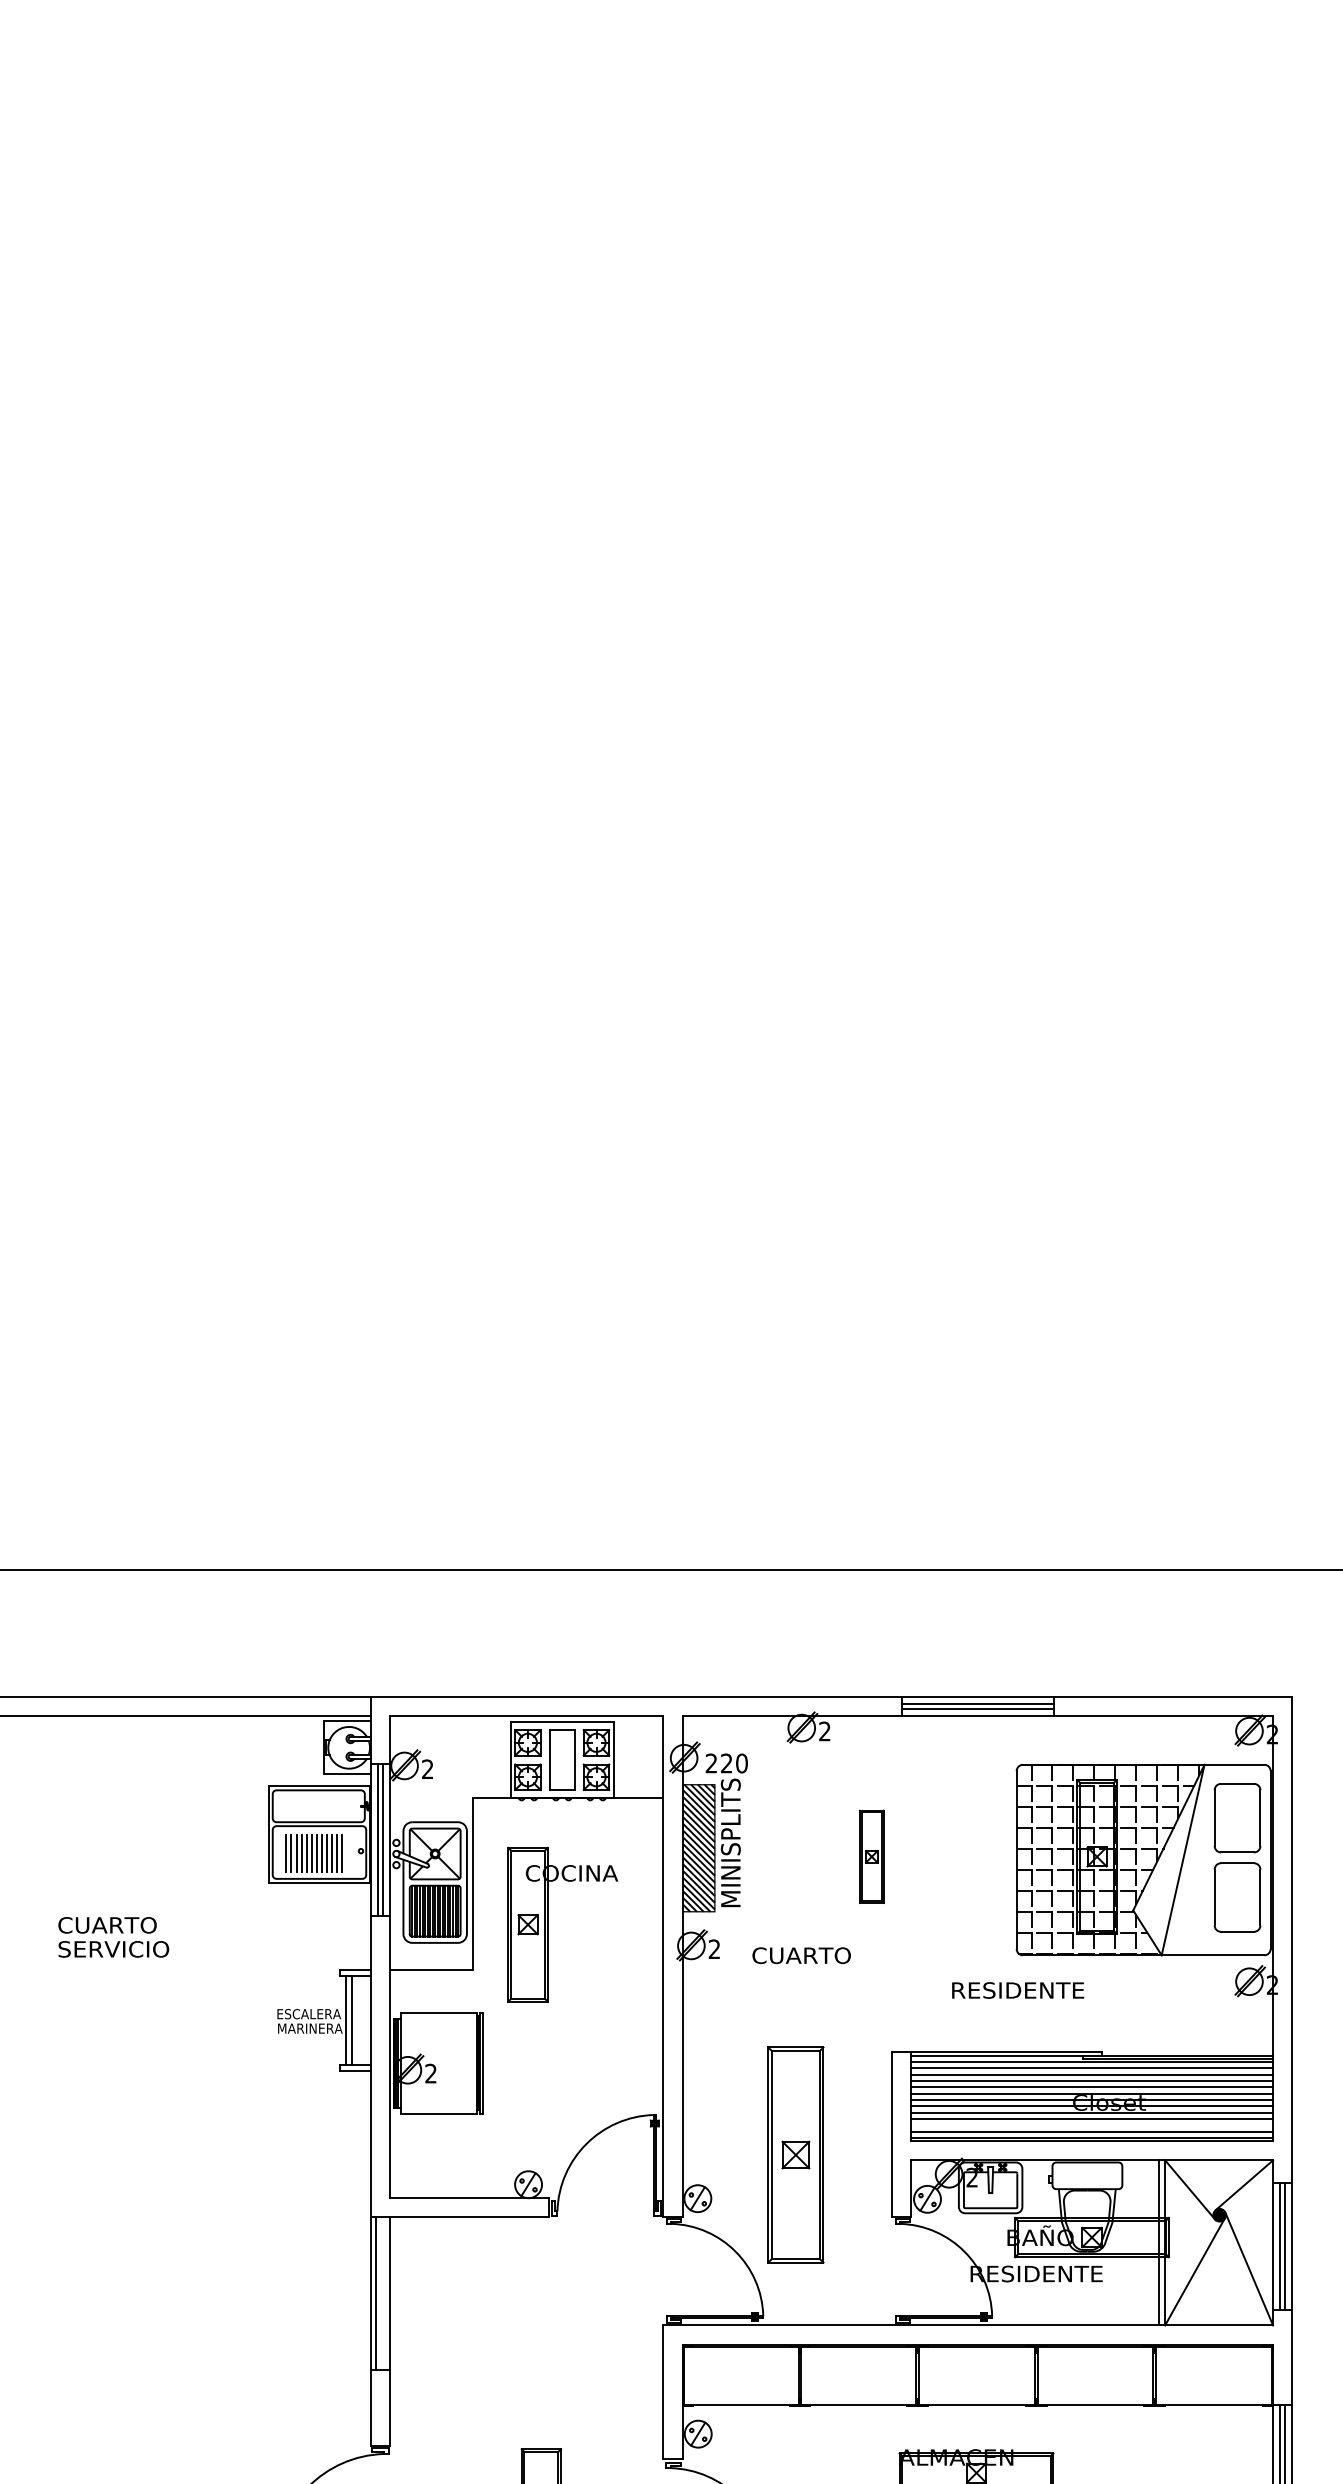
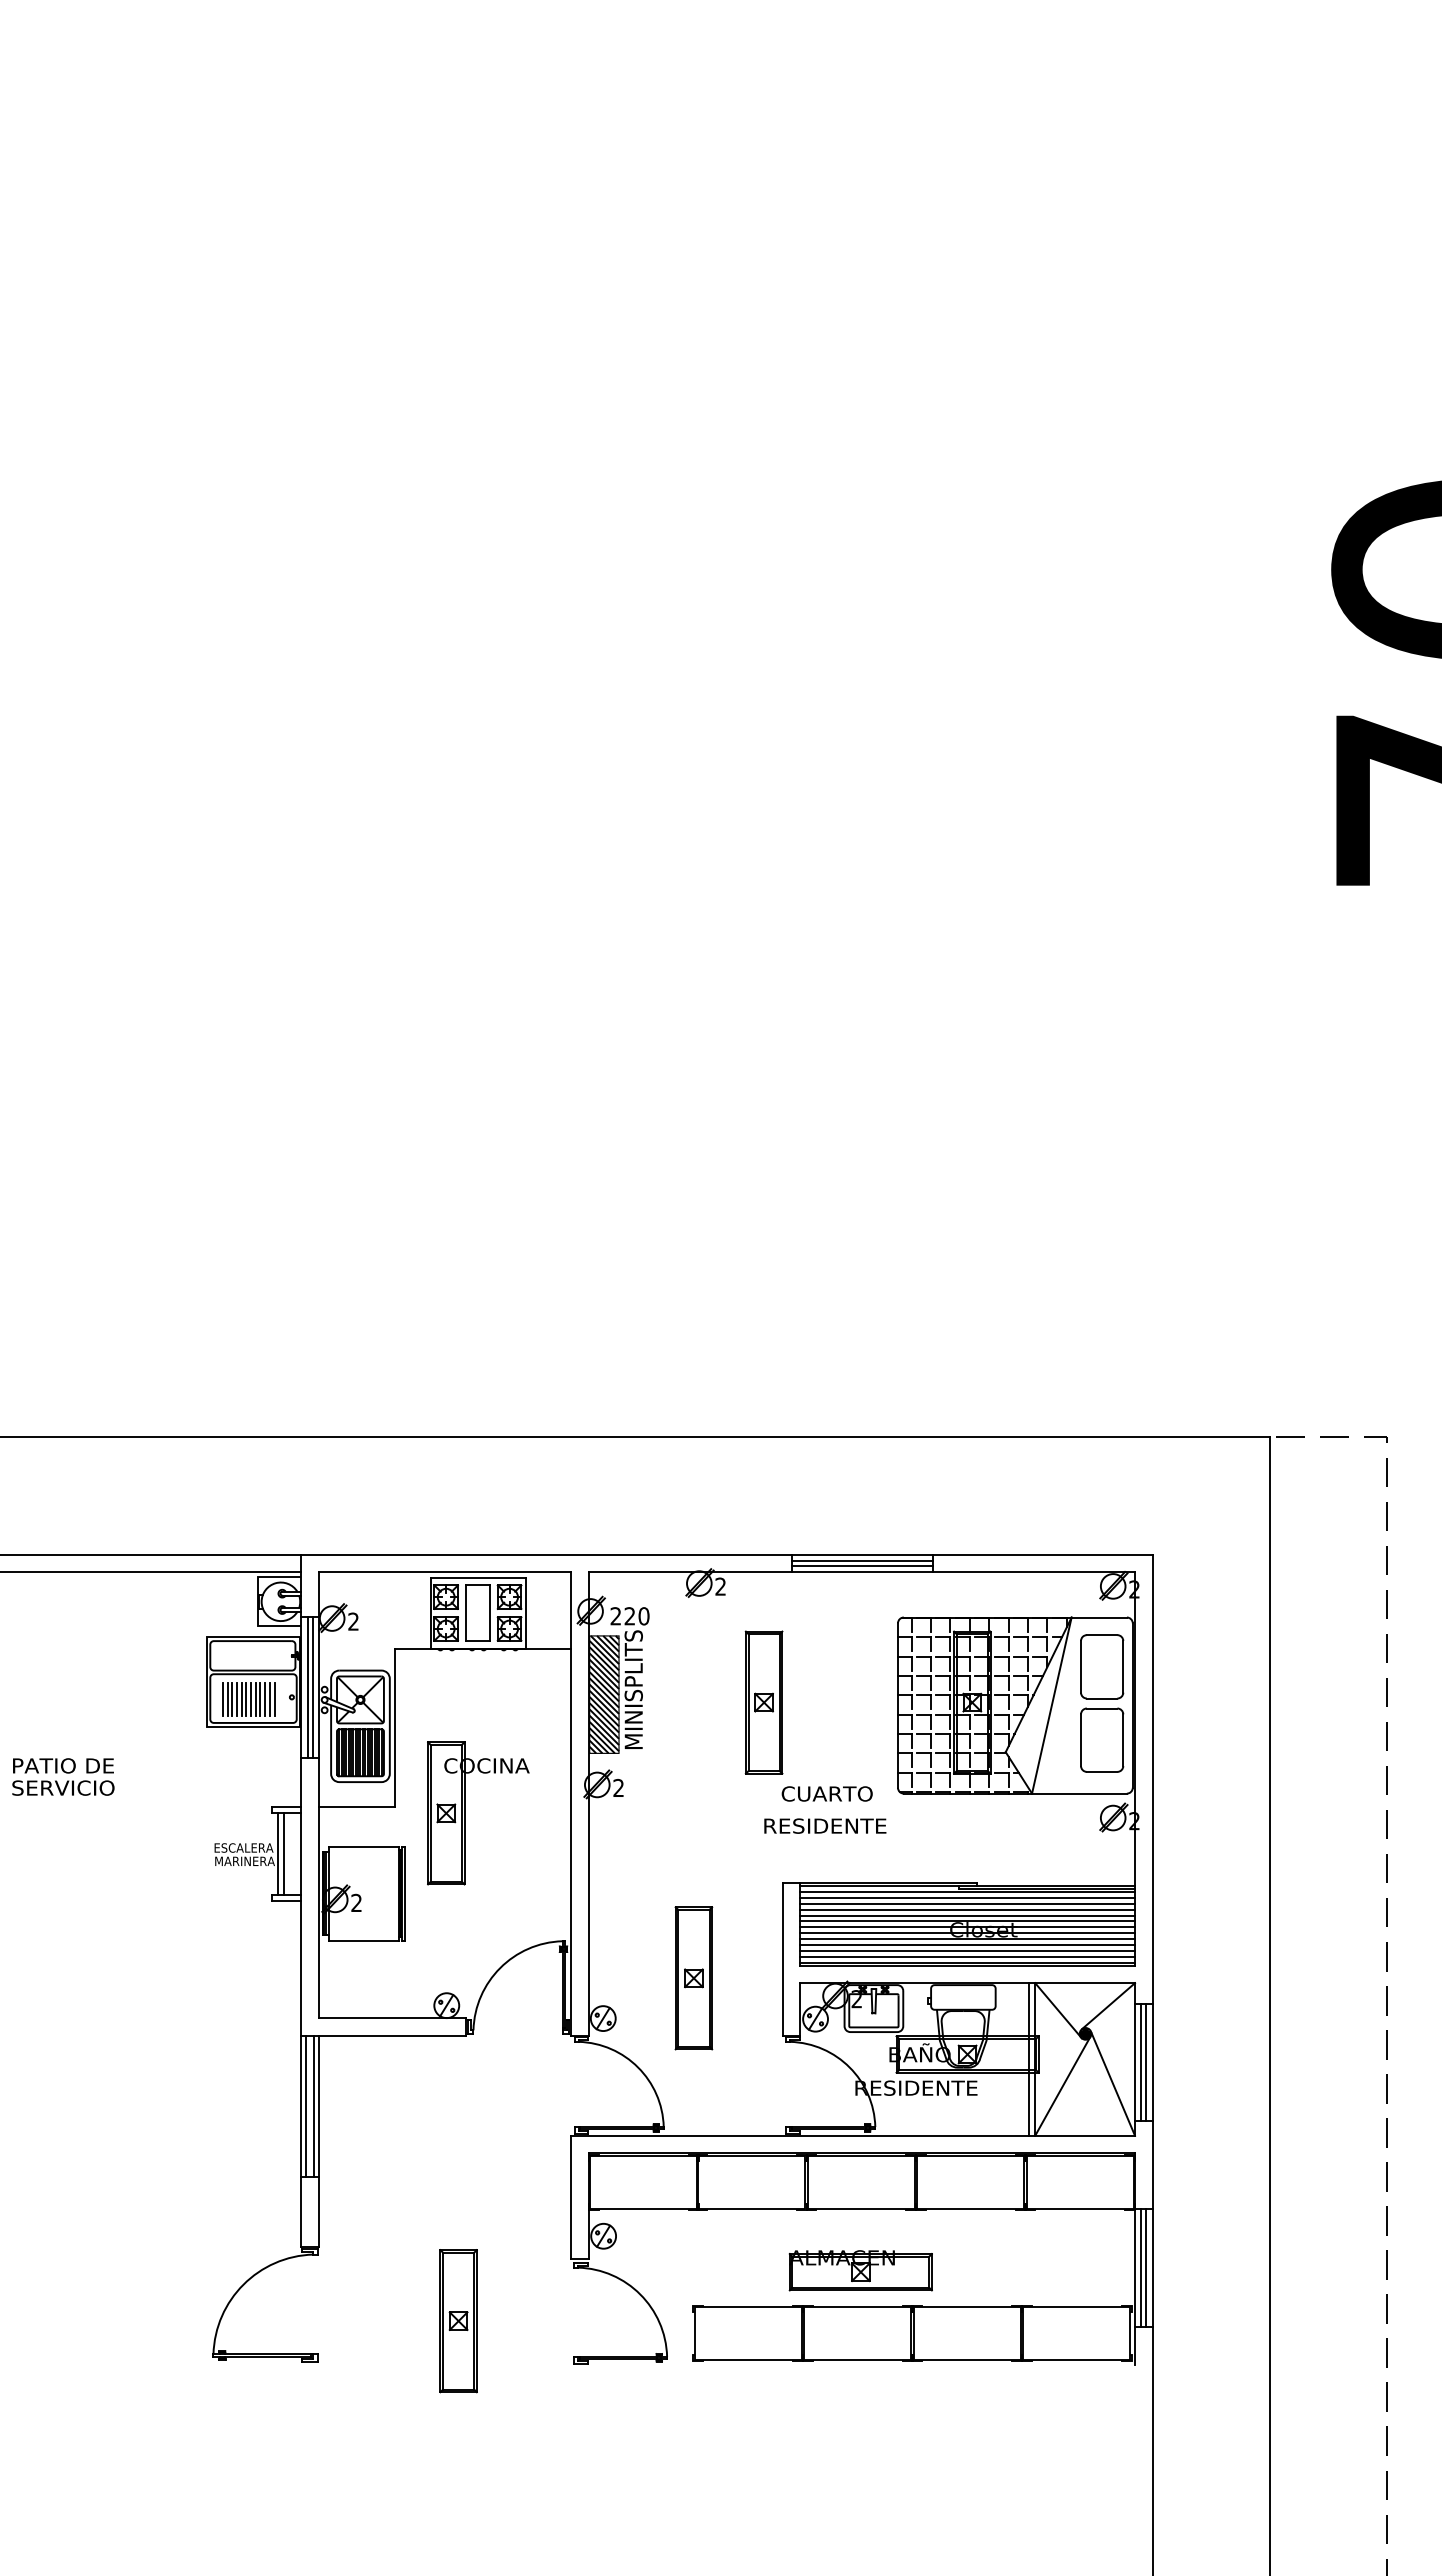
part: (871, 1856) -> (763, 1702), size x1.67
text: (112, 1924) -> (62, 1765), CUARTO -> PATIO DE
part: (548, 1924) -> (465, 1813), moved
text: (800, 1955) -> (826, 1793), moved
text: (1018, 1989) -> (825, 1825), moved
line: (1091, 2125) -> (967, 1950), added
part: (795, 2155) -> (693, 1978), size x0.71
line: (385, 2292) -> (314, 2105), added

